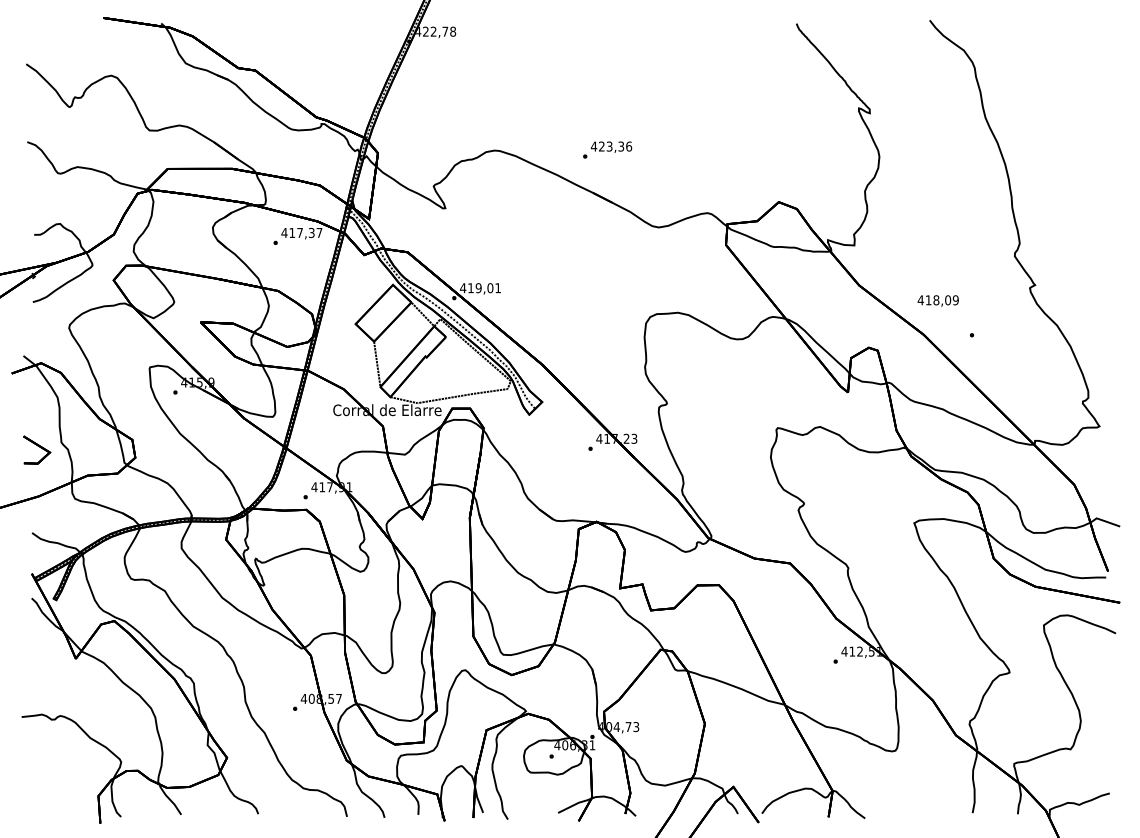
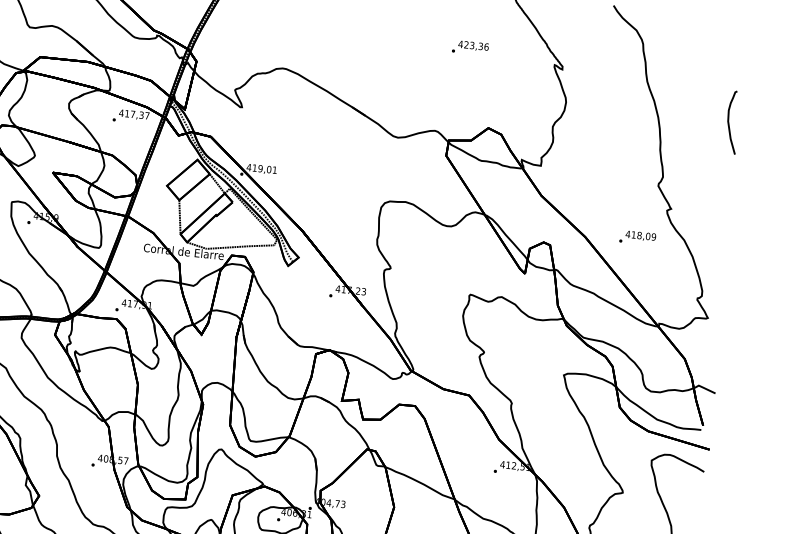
text: (607, 149) -> (470, 47), moved
curve: (1101, 162) -> (729, 123), added
text: (937, 300) -> (640, 235), moved

